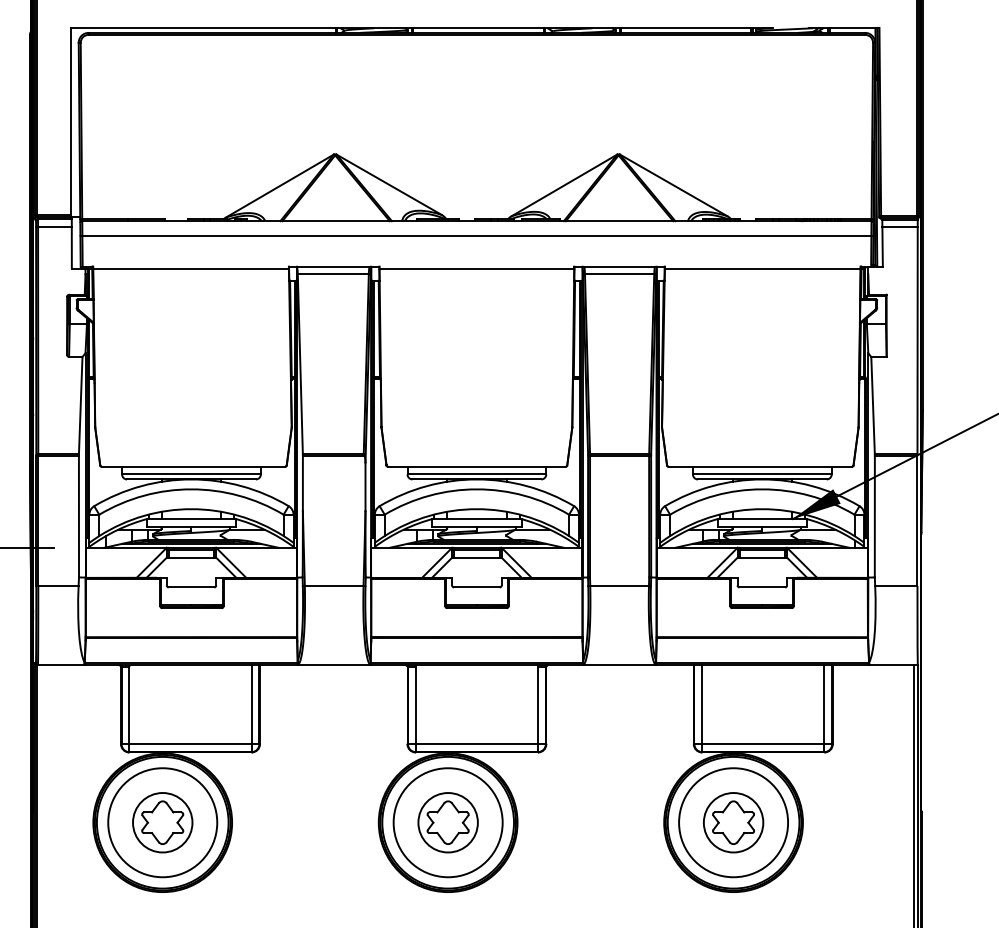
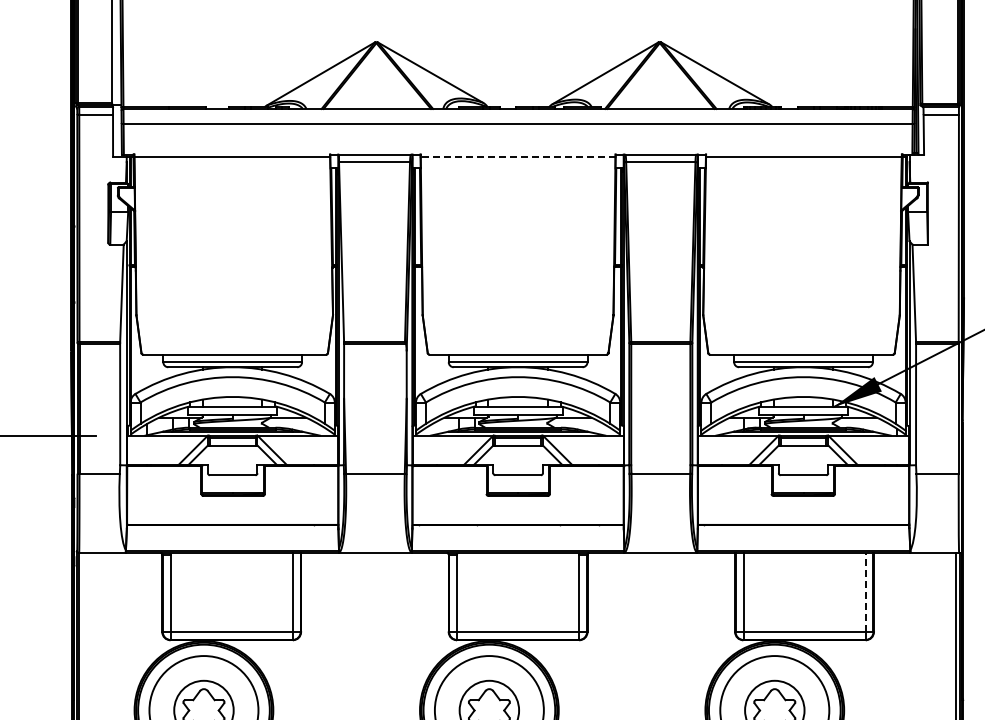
line: (476, 269) -> (517, 157), solid -> dashed
line: (824, 704) -> (865, 592), solid -> dashed

